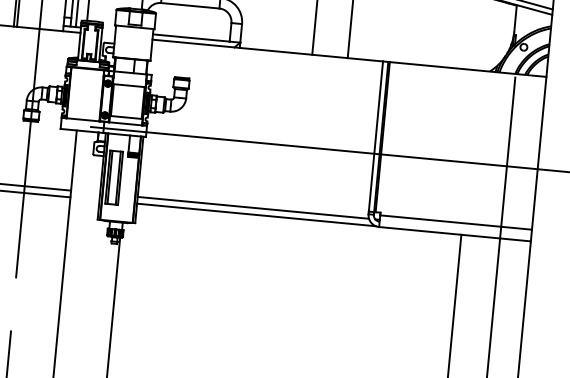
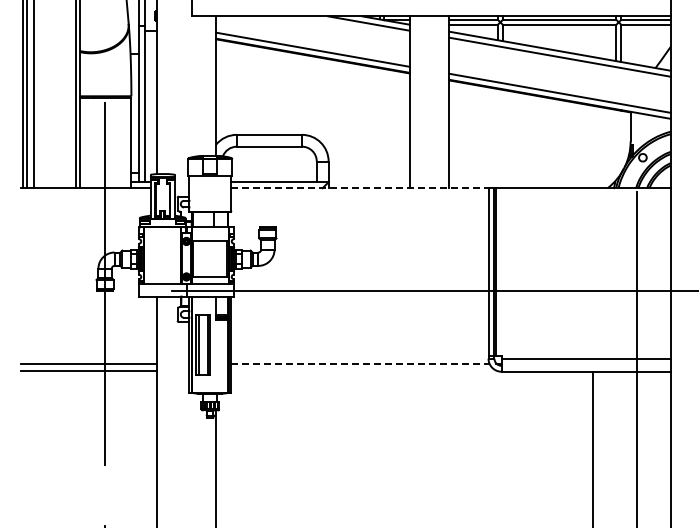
line: (267, 50) -> (359, 188), solid -> dashed
line: (253, 207) -> (360, 363), solid -> dashed
line: (256, 215) -> (364, 371), removed

